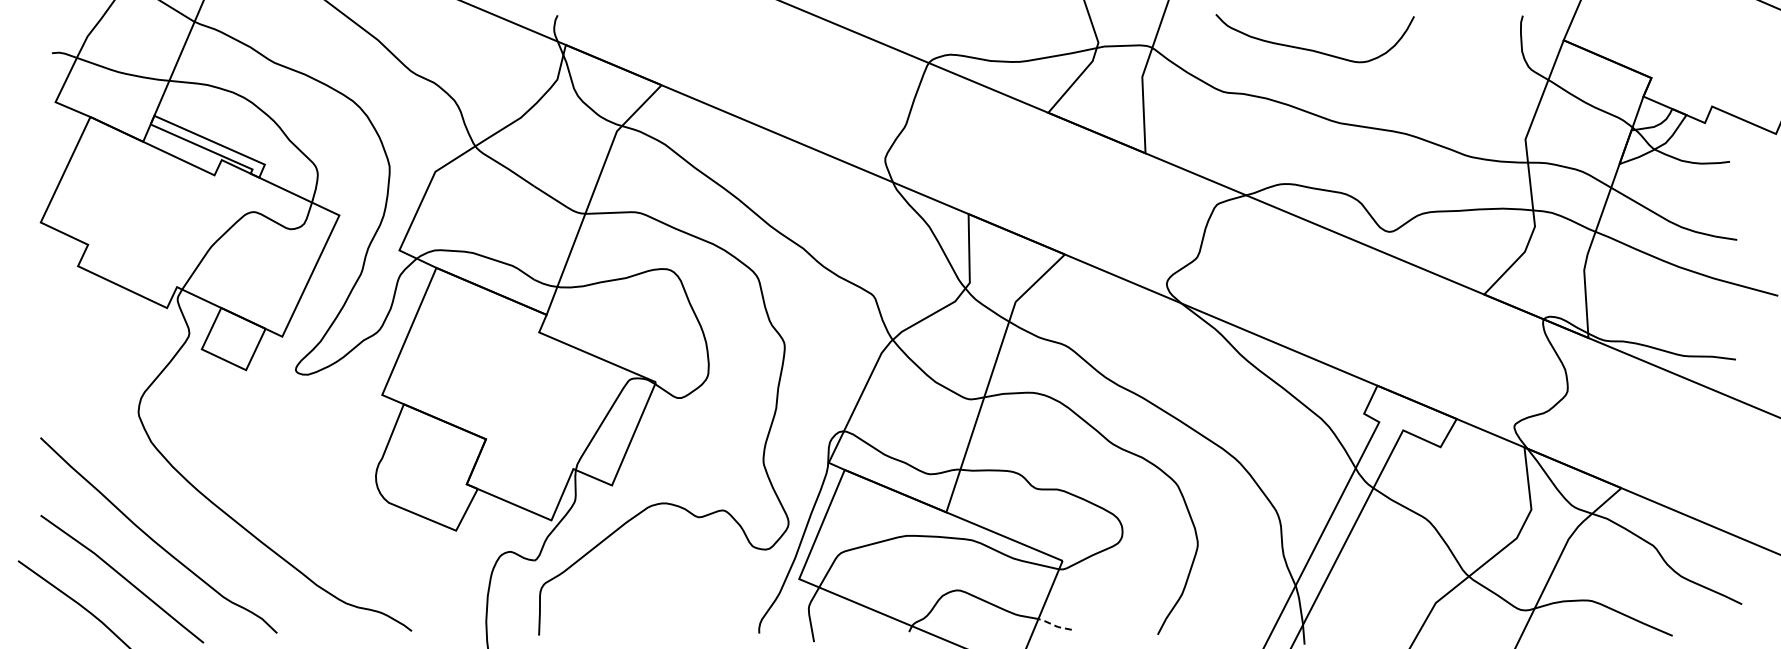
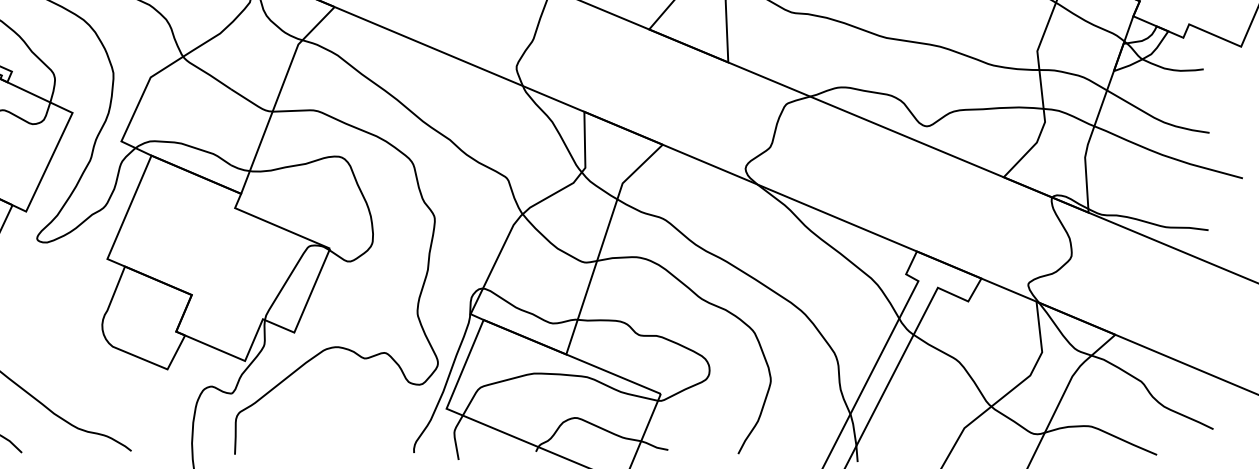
line: (1054, 625) -> (654, 446), dashed -> solid

